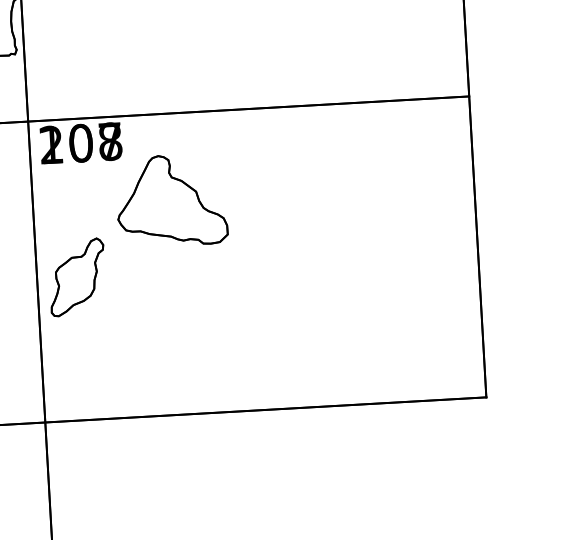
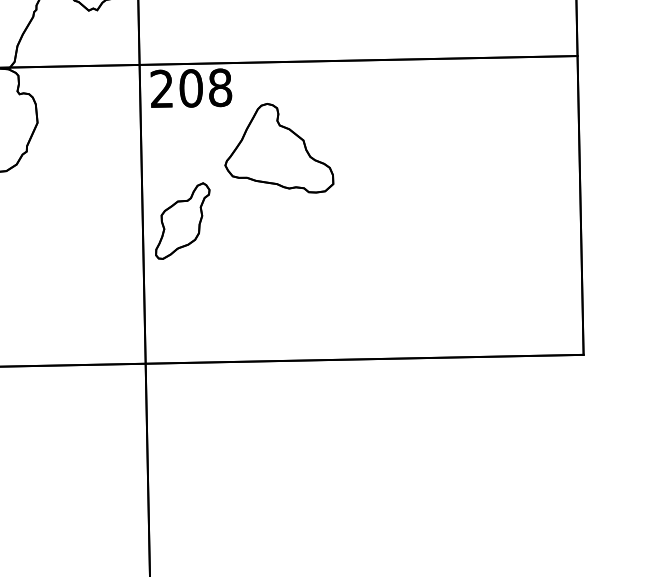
text: (81, 142) -> (191, 87), 107 -> 208

